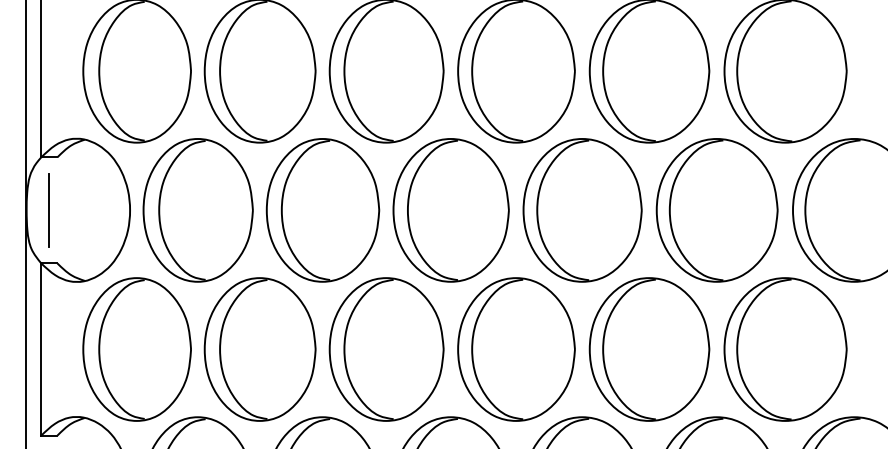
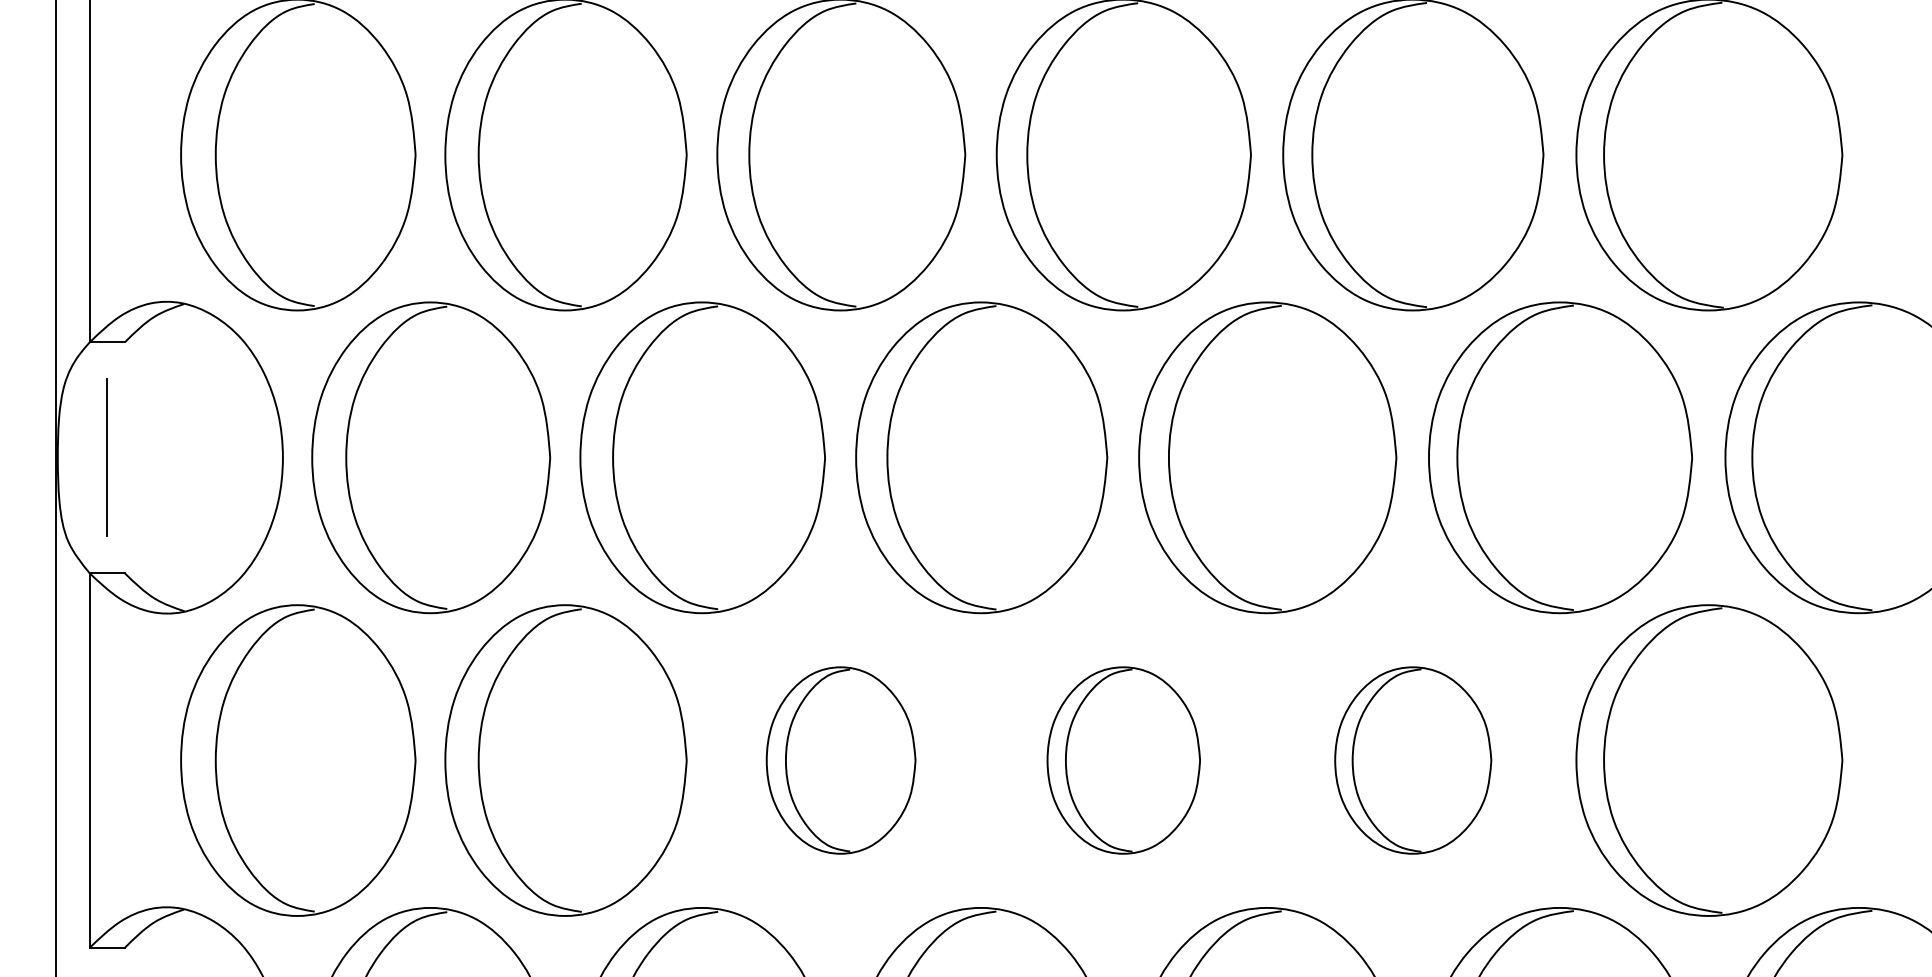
part: (386, 349) -> (840, 760), size x0.6
part: (516, 349) -> (1123, 760), size x0.6
part: (649, 349) -> (1413, 760), size x0.6

